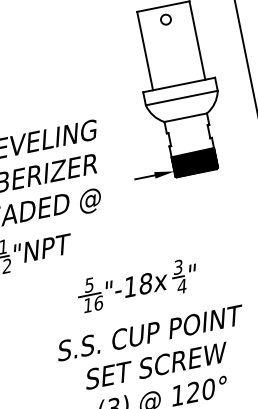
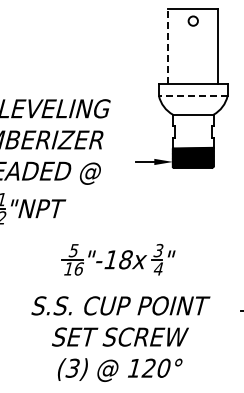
line: (145, 50) -> (168, 45), solid -> dashed
line: (181, 98) -> (192, 96), solid -> dashed

